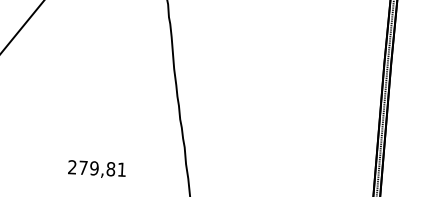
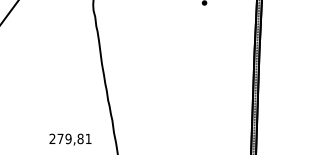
text: (97, 169) -> (70, 139), moved

